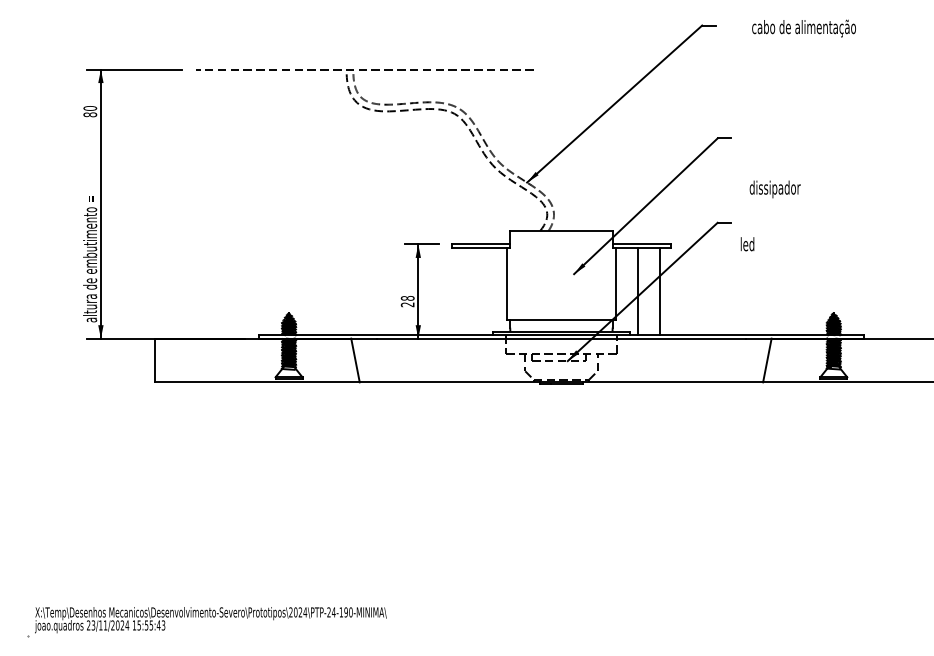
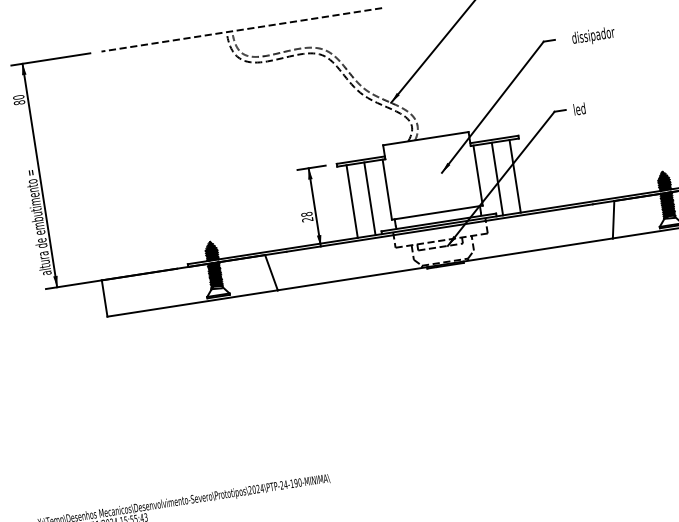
text: (774, 189) -> (593, 36), moved
text: (747, 244) -> (579, 109), moved
line: (463, 291) -> (352, 201), added
line: (484, 291) -> (369, 198), added

